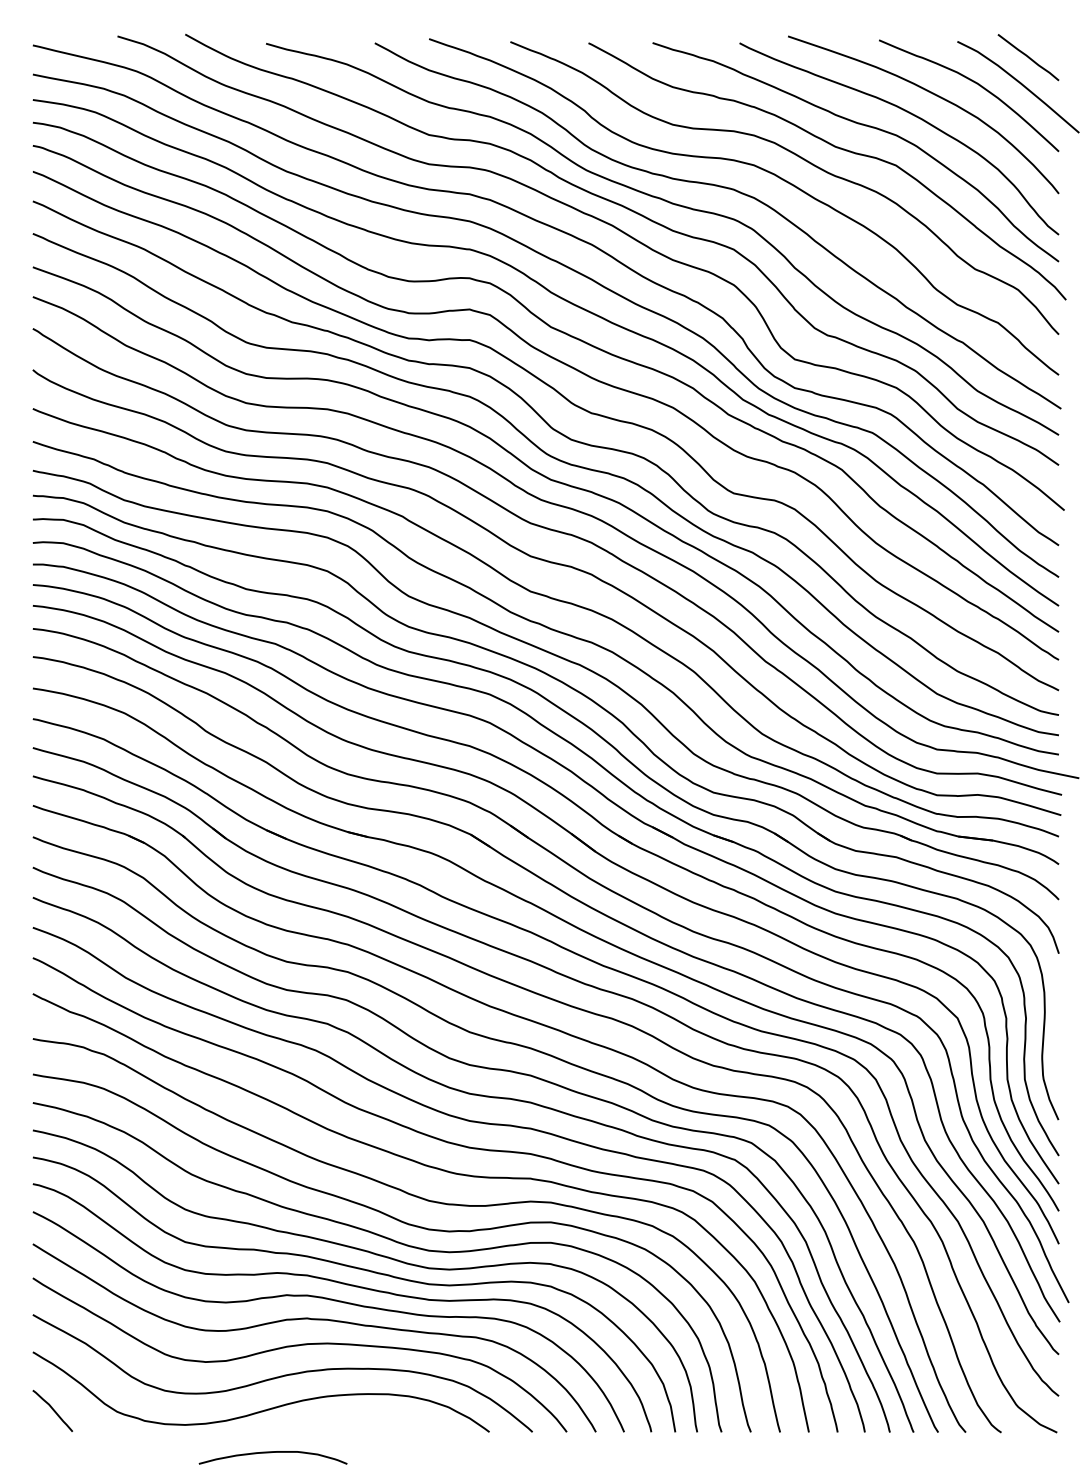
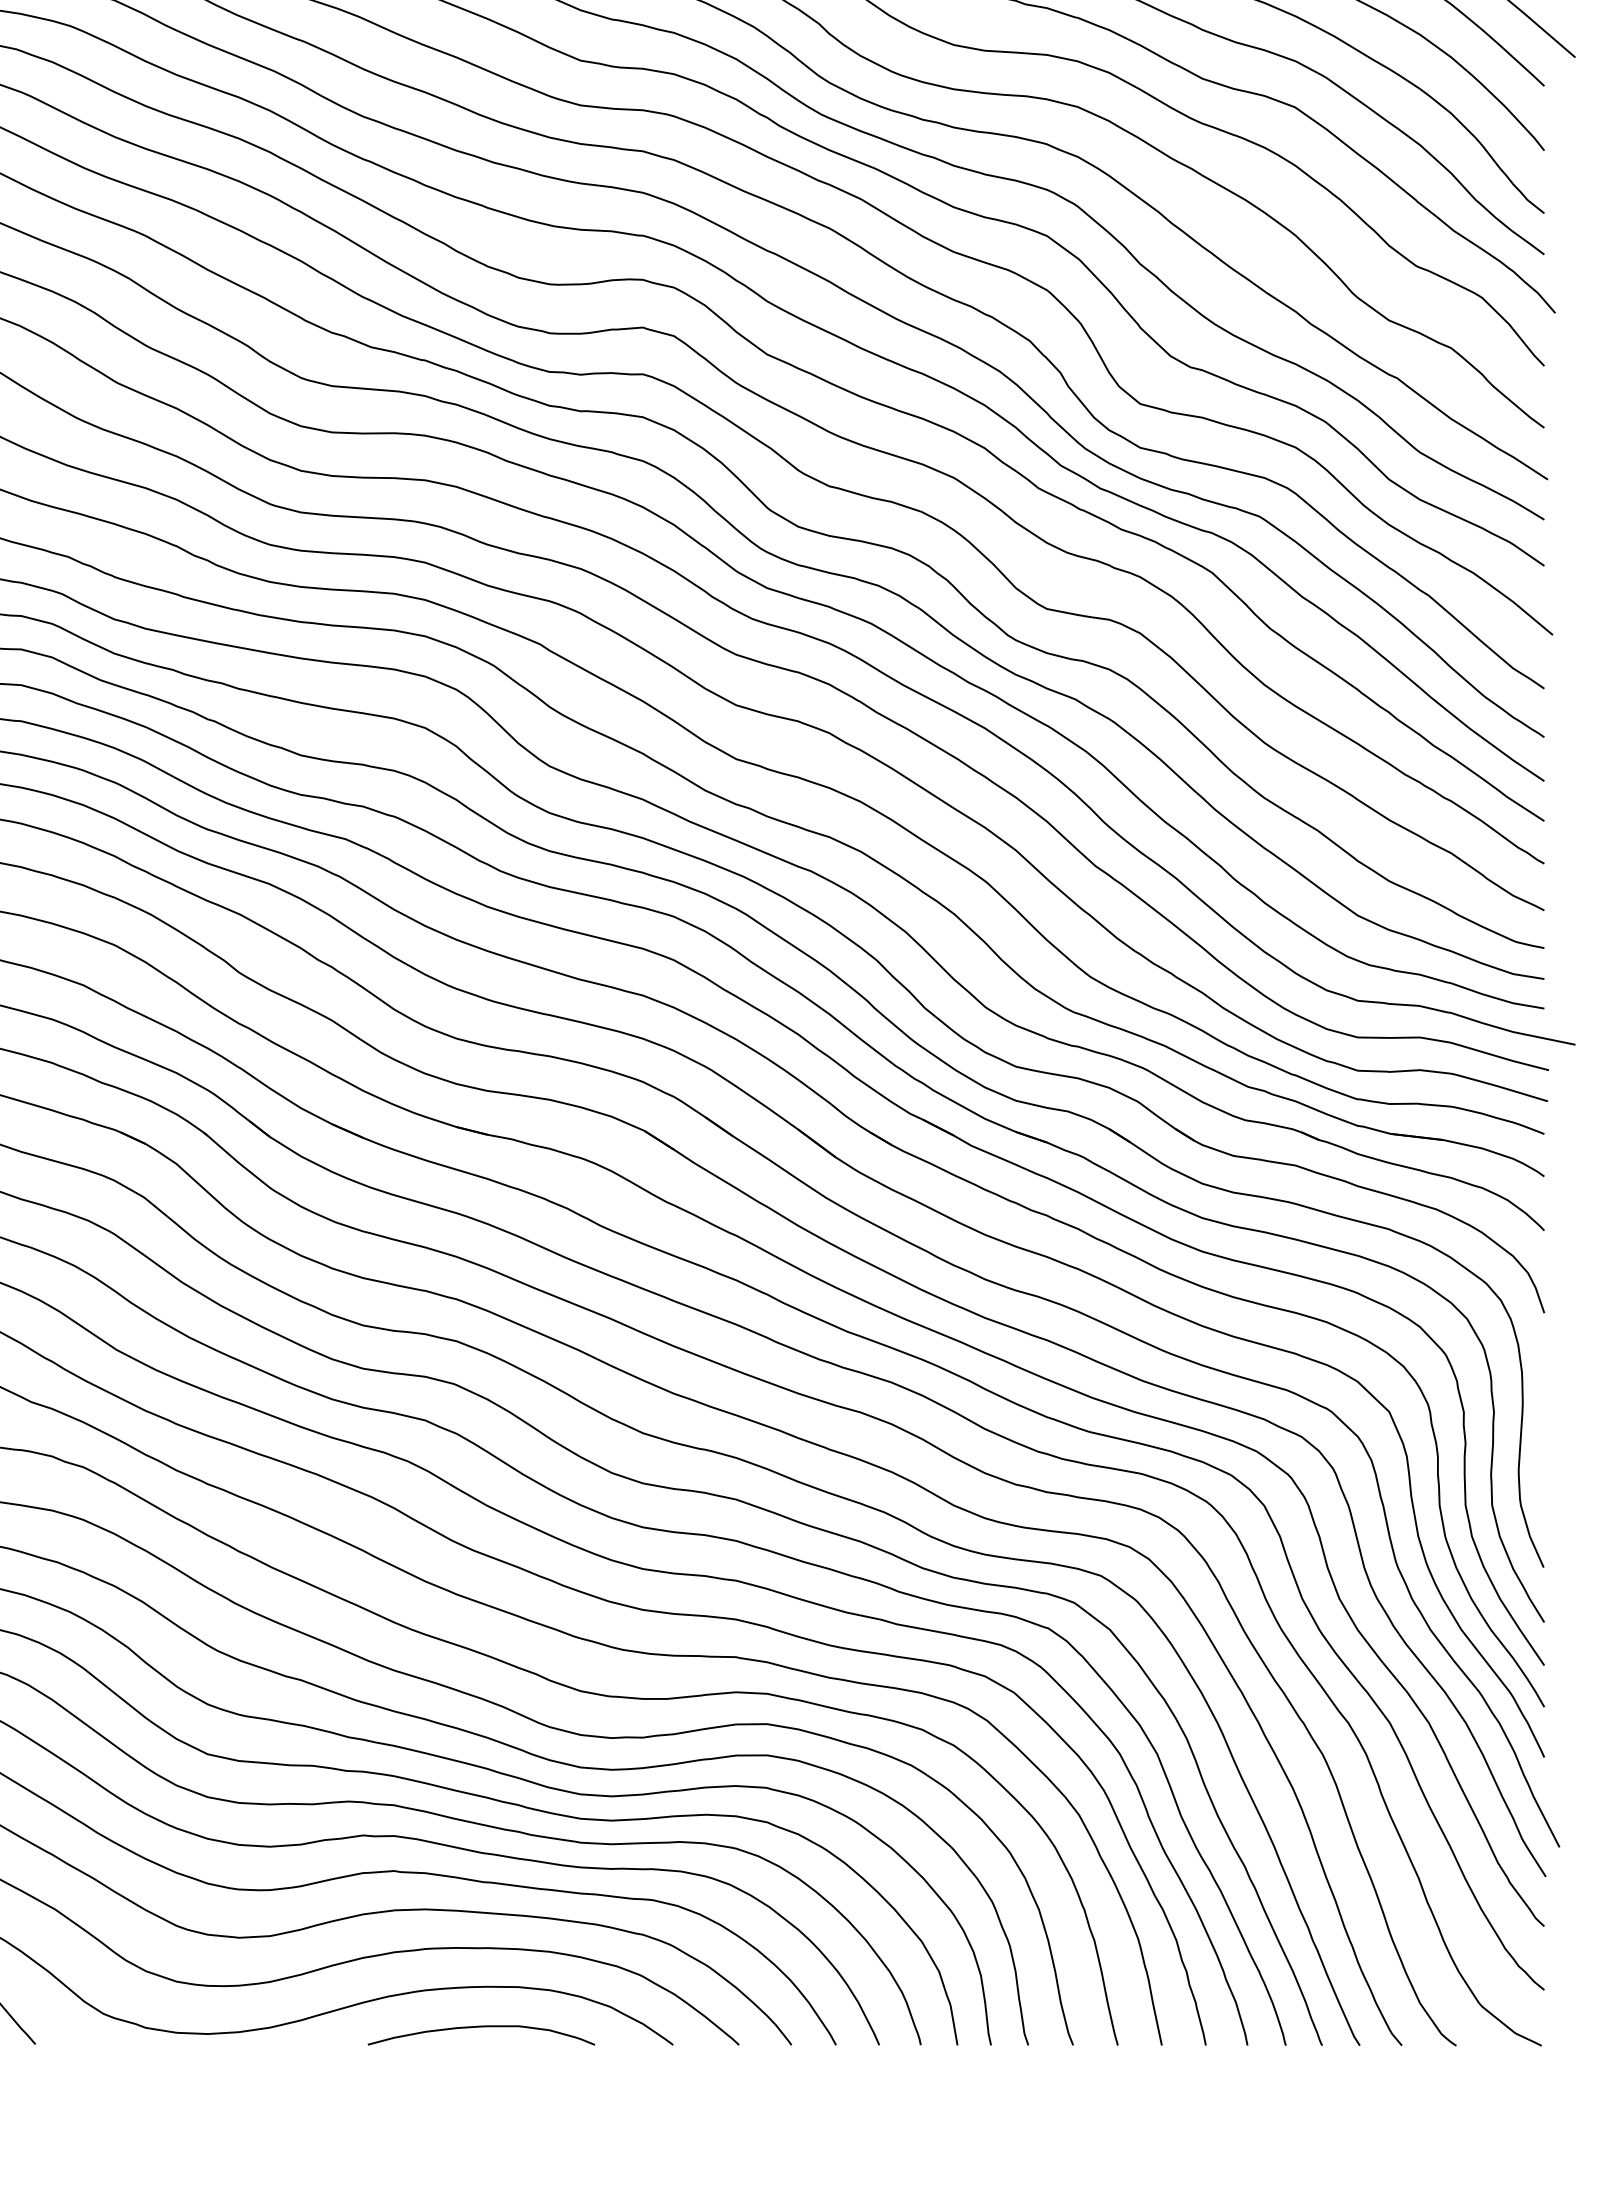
curve: (270, 1453) -> (477, 2028), moved

